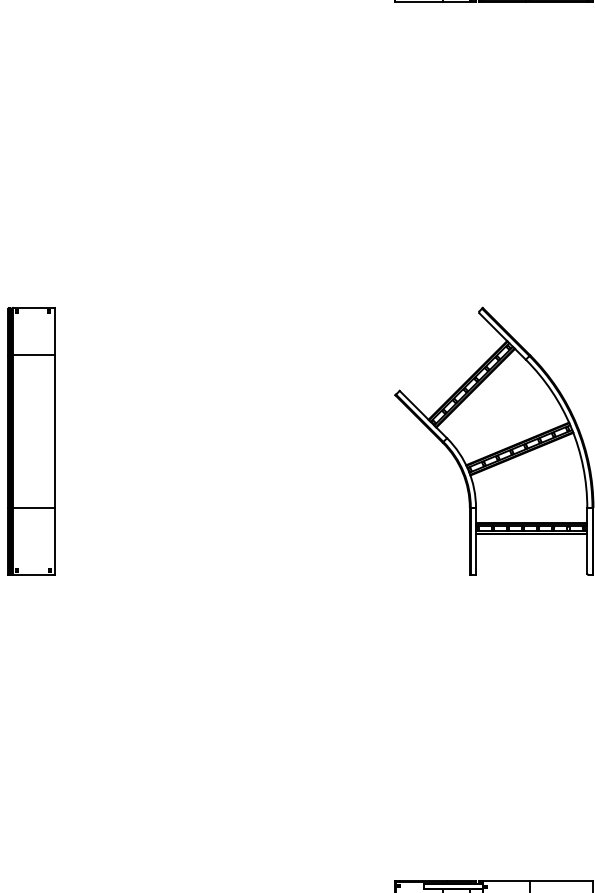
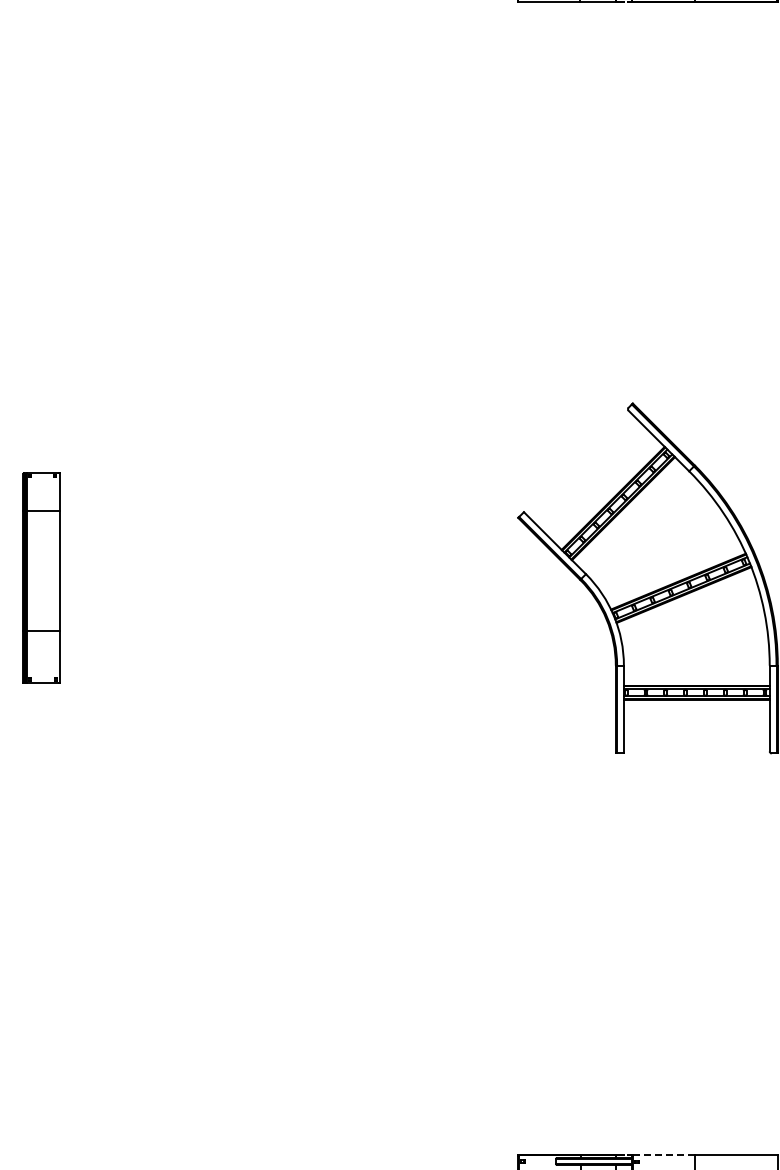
part: (31, 440) -> (41, 577), size x0.6
line: (506, 881) -> (664, 1154), solid -> dashed

